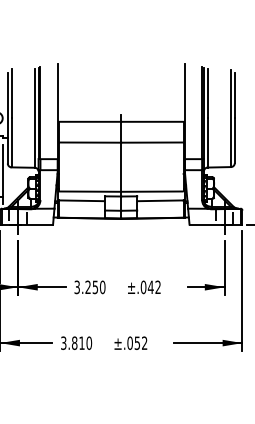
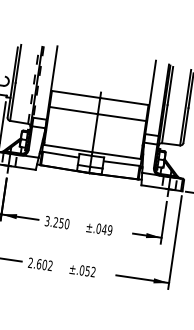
line: (40, 113) -> (38, 82), solid -> dashed
line: (34, 117) -> (33, 84), solid -> dashed
text: (157, 287) -> (109, 230), ±.042 -> ±.049
text: (76, 343) -> (40, 264), 3.810 -> 2.602

